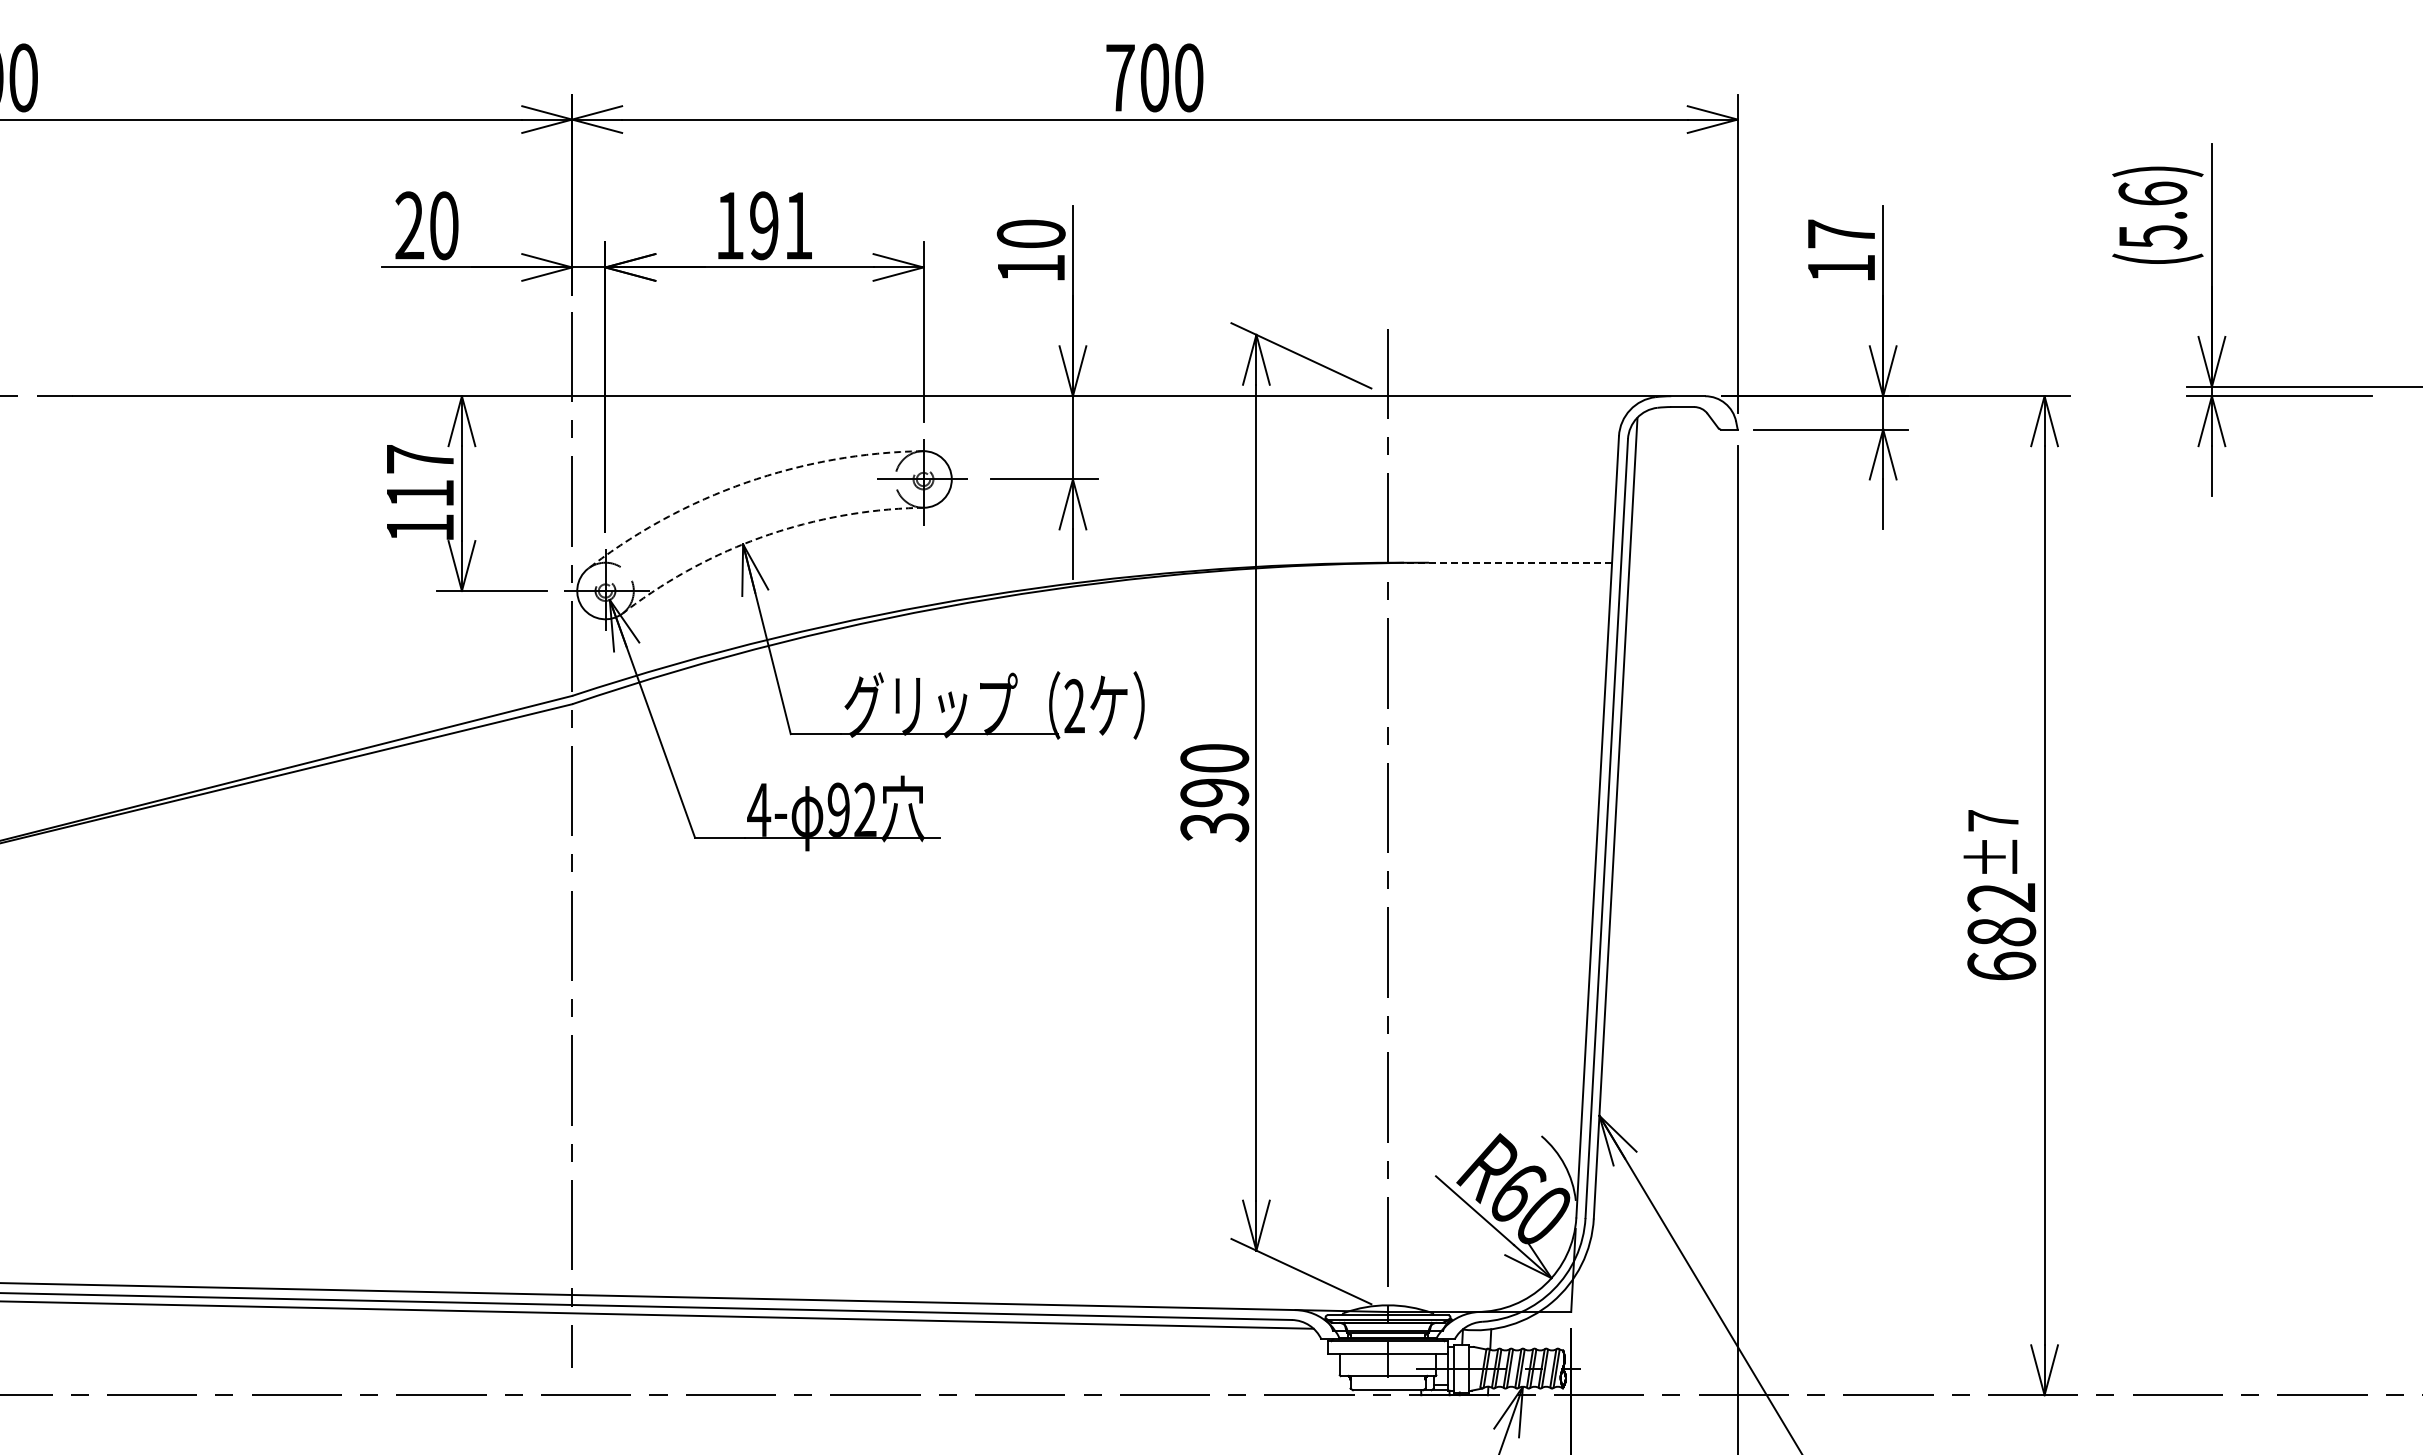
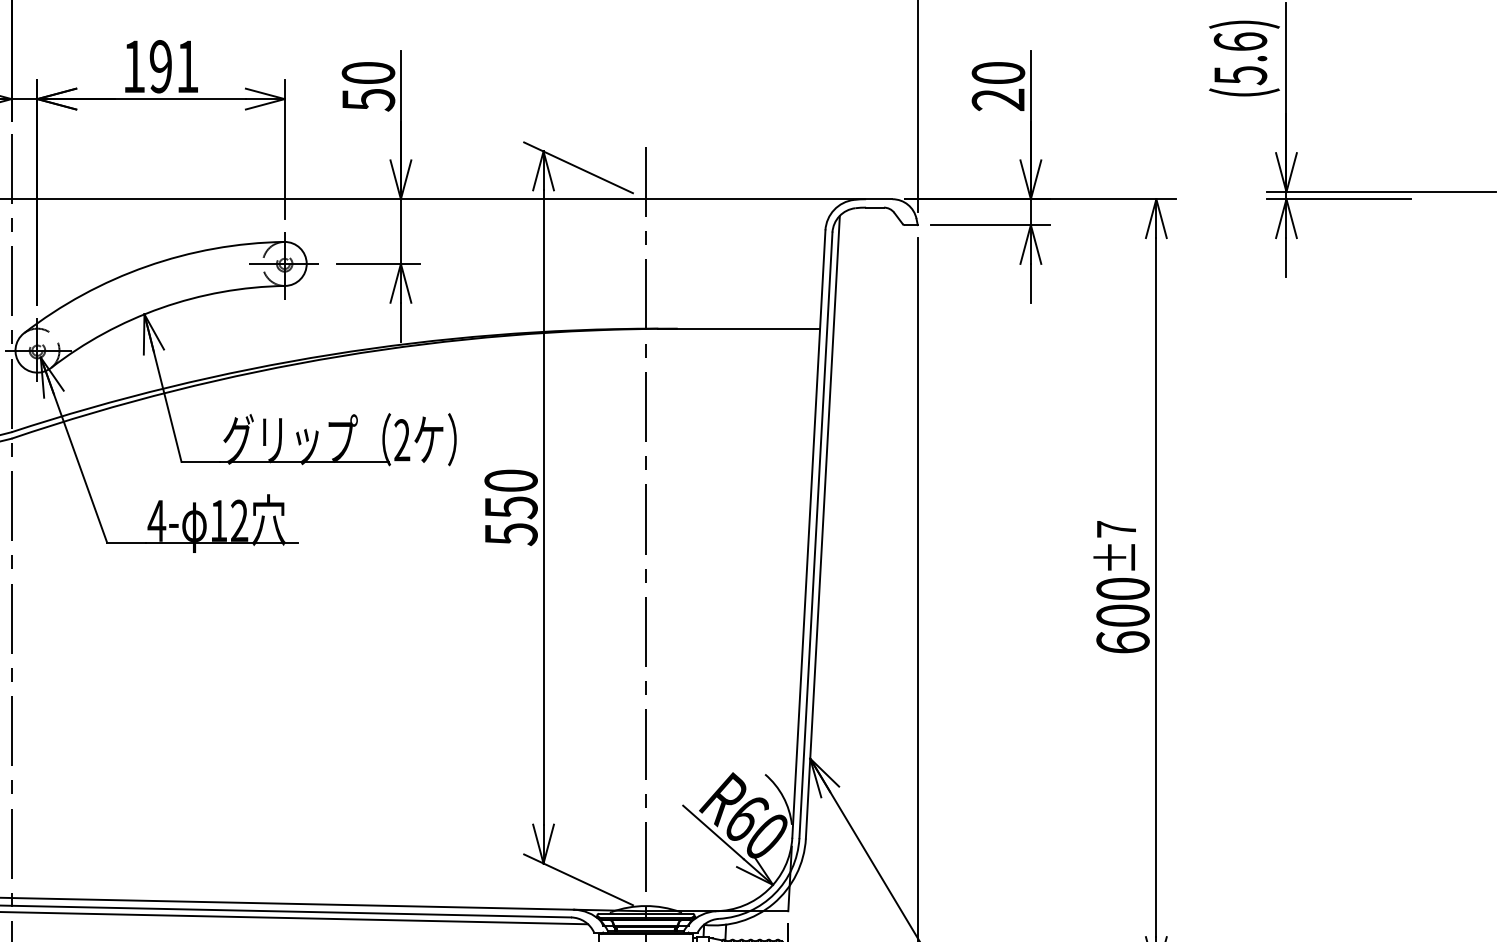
text: (1841, 250) -> (998, 85), 17 -> 20
text: (1031, 268) -> (368, 99), 10 -> 50
arc: (746, 482) -> (147, 266), dashed -> solid
arc: (764, 536) -> (161, 308), dashed -> solid
line: (1507, 562) -> (738, 328), dashed -> solid
text: (838, 809) -> (218, 520), 92 -> 12
text: (1214, 810) -> (510, 521), 390 -> 550
text: (2001, 914) -> (1122, 602), 682 -> 600

